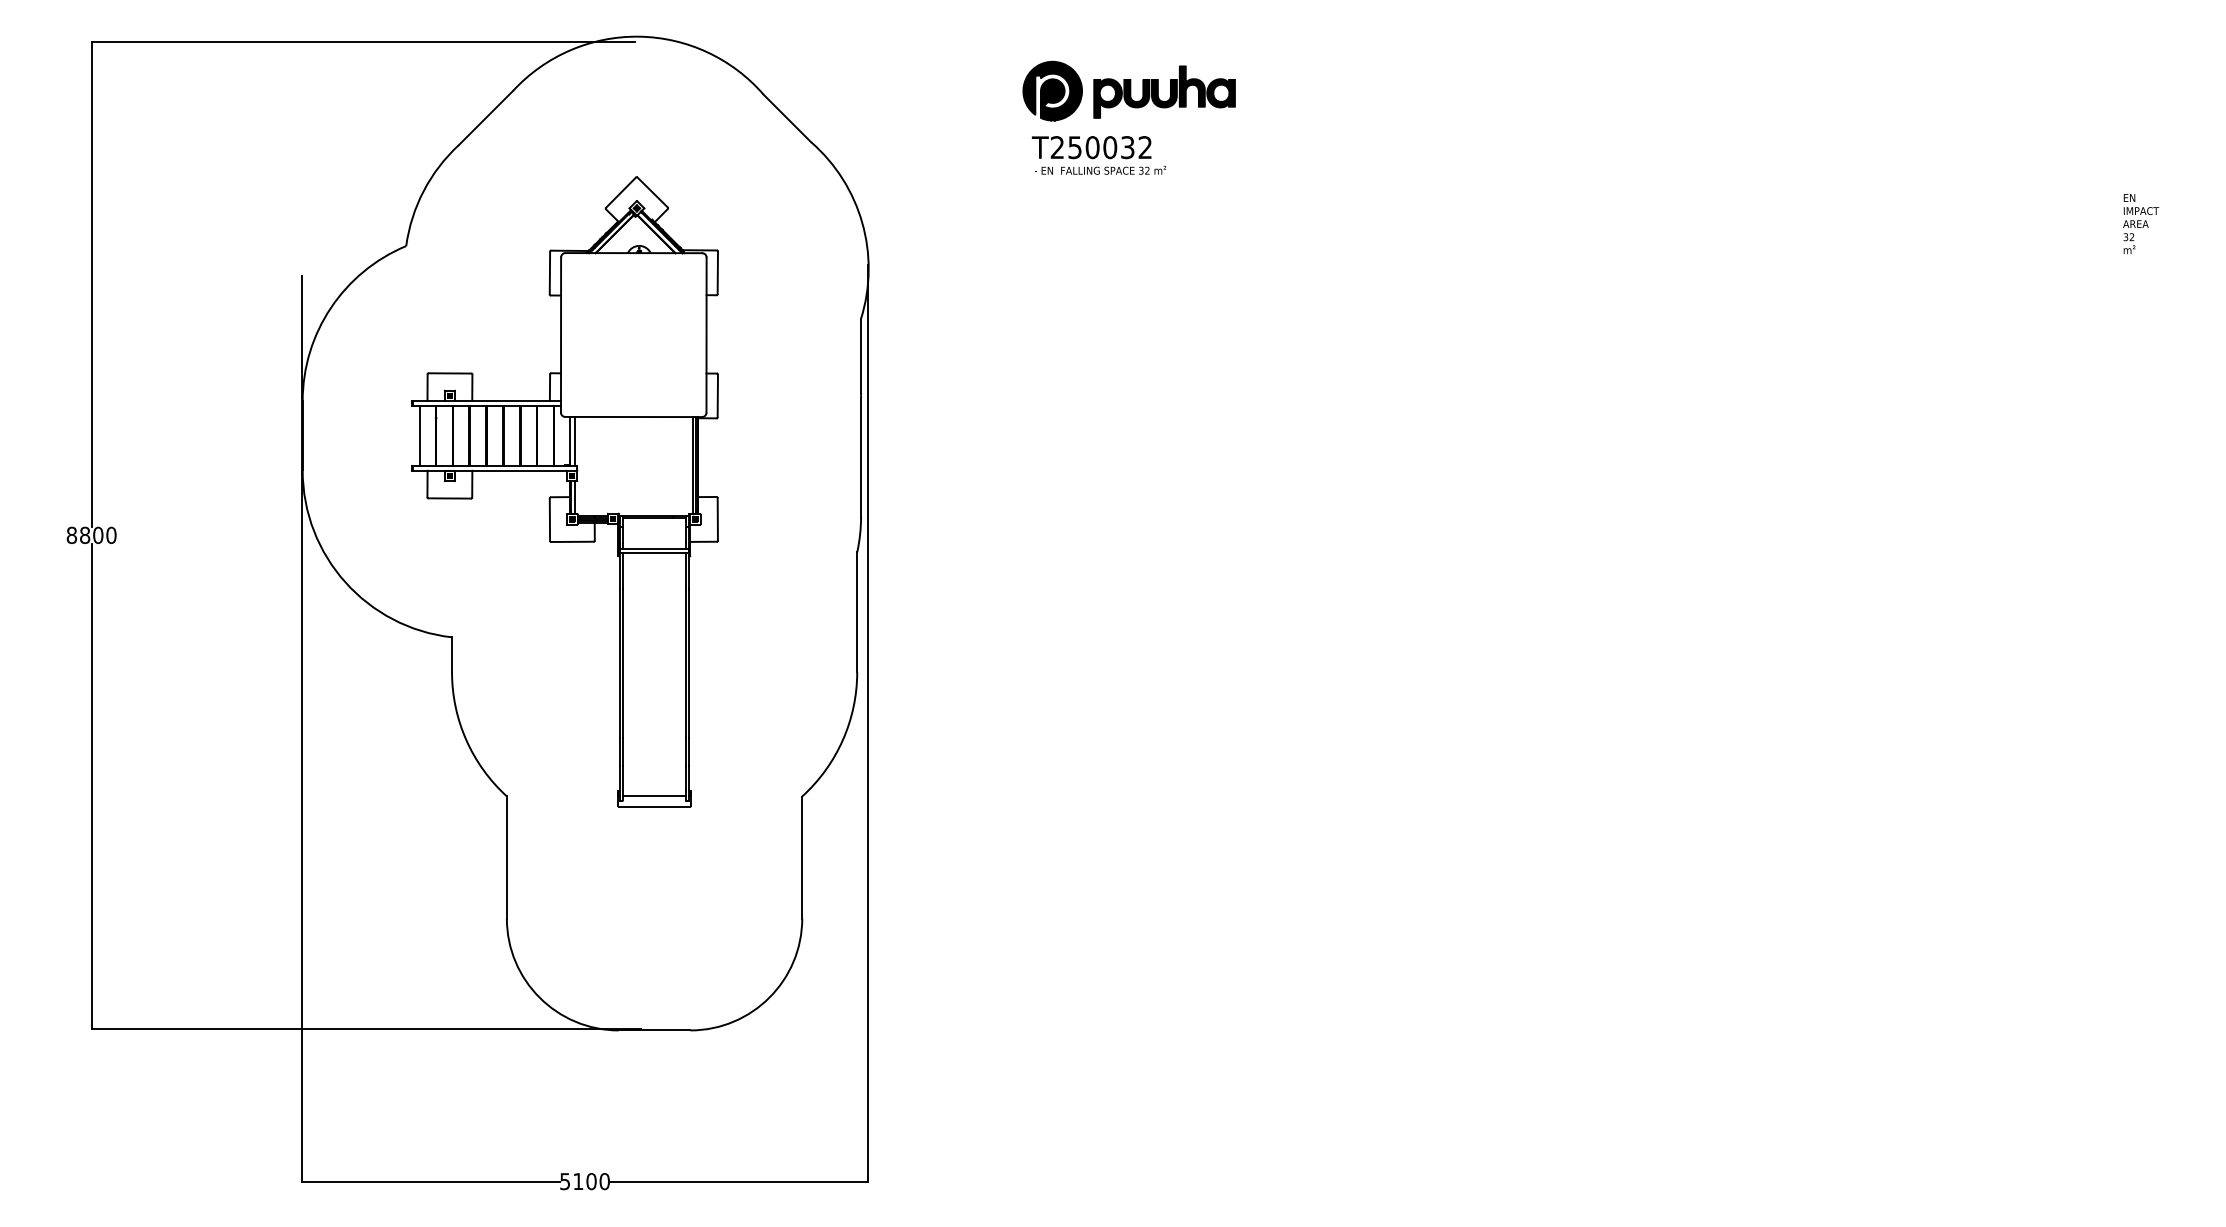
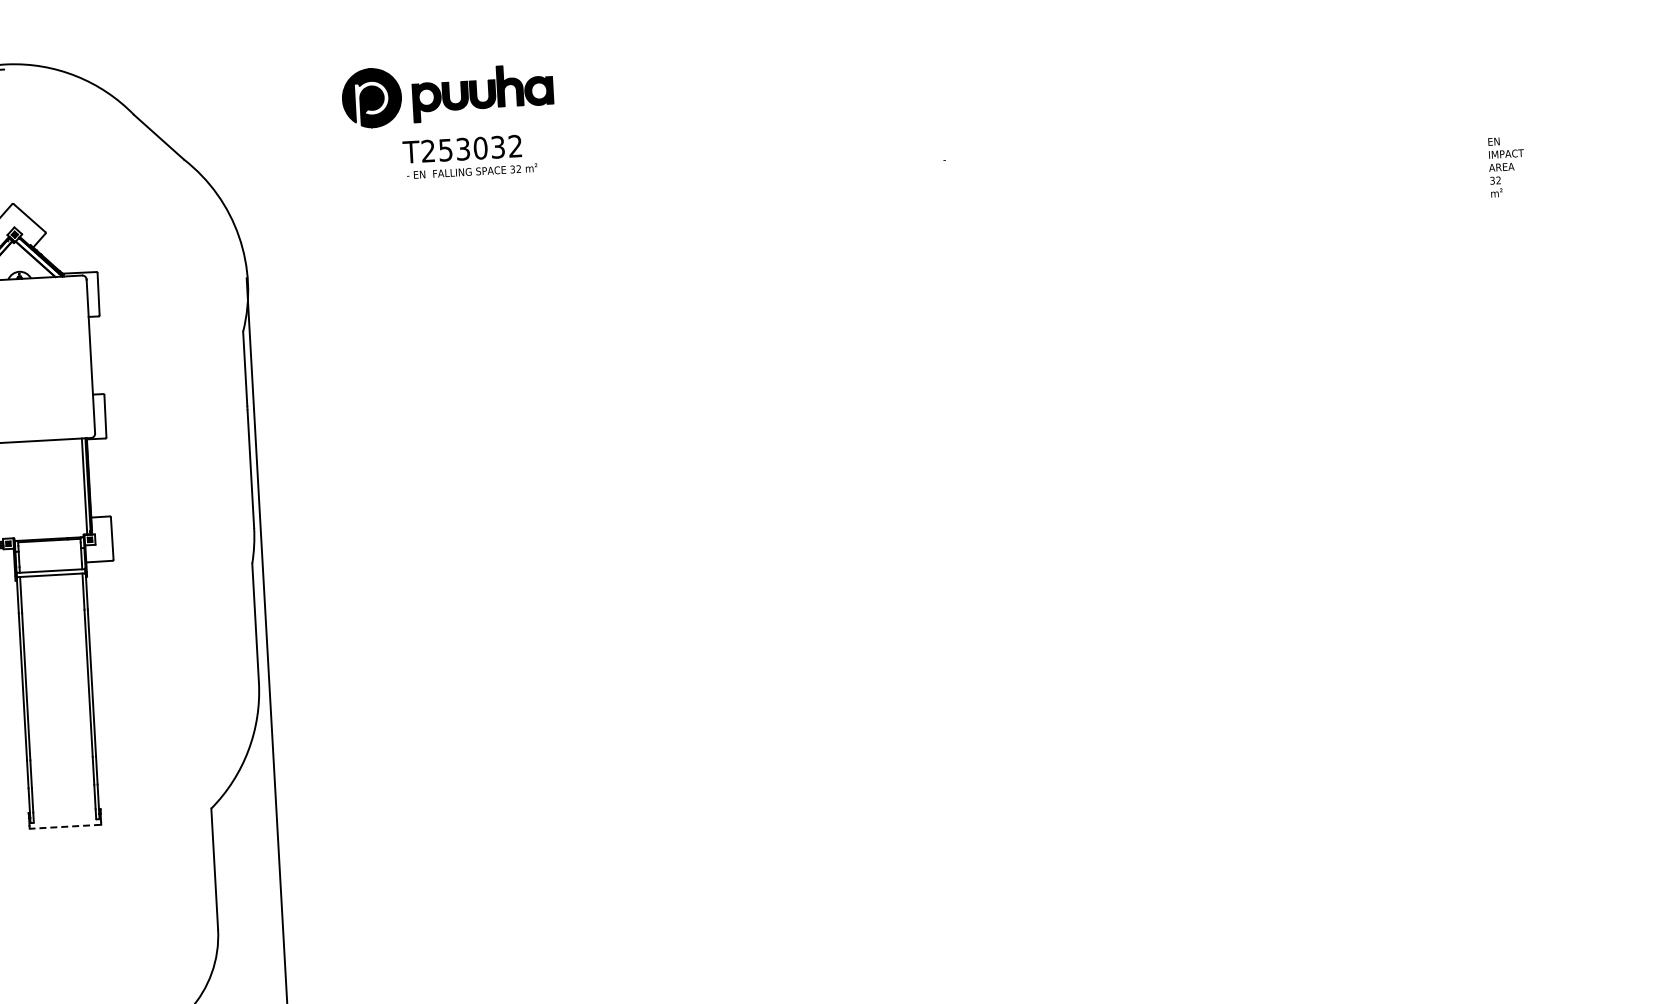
part: (1128, 90) -> (447, 93), moved
text: (1092, 147) -> (463, 149), T250032 -> T253032
line: (654, 795) -> (64, 815), removed
line: (654, 806) -> (65, 826), solid -> dashed

